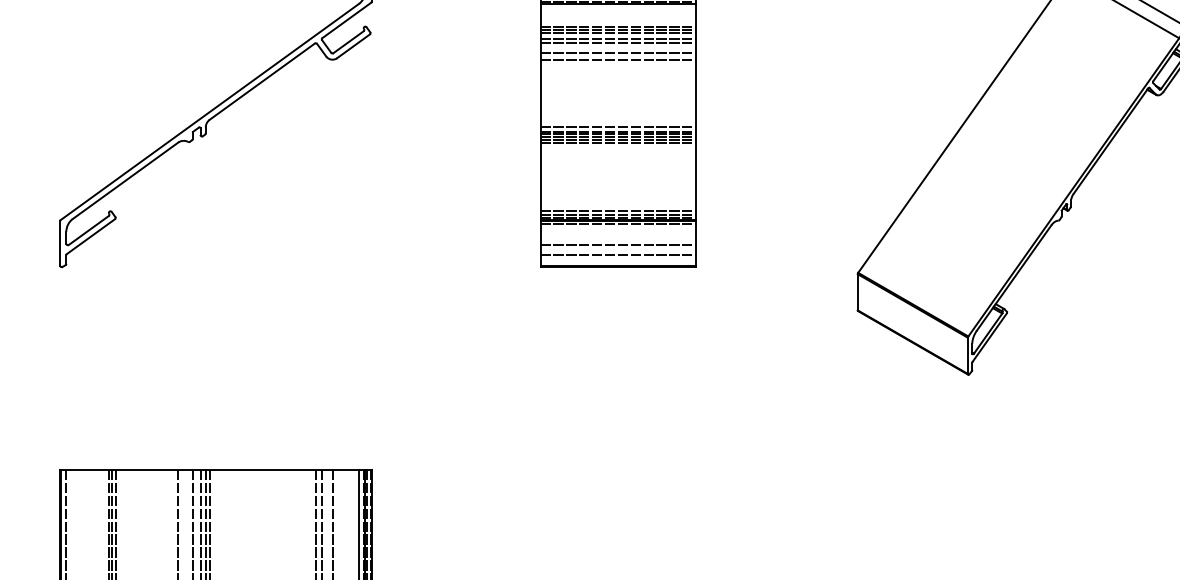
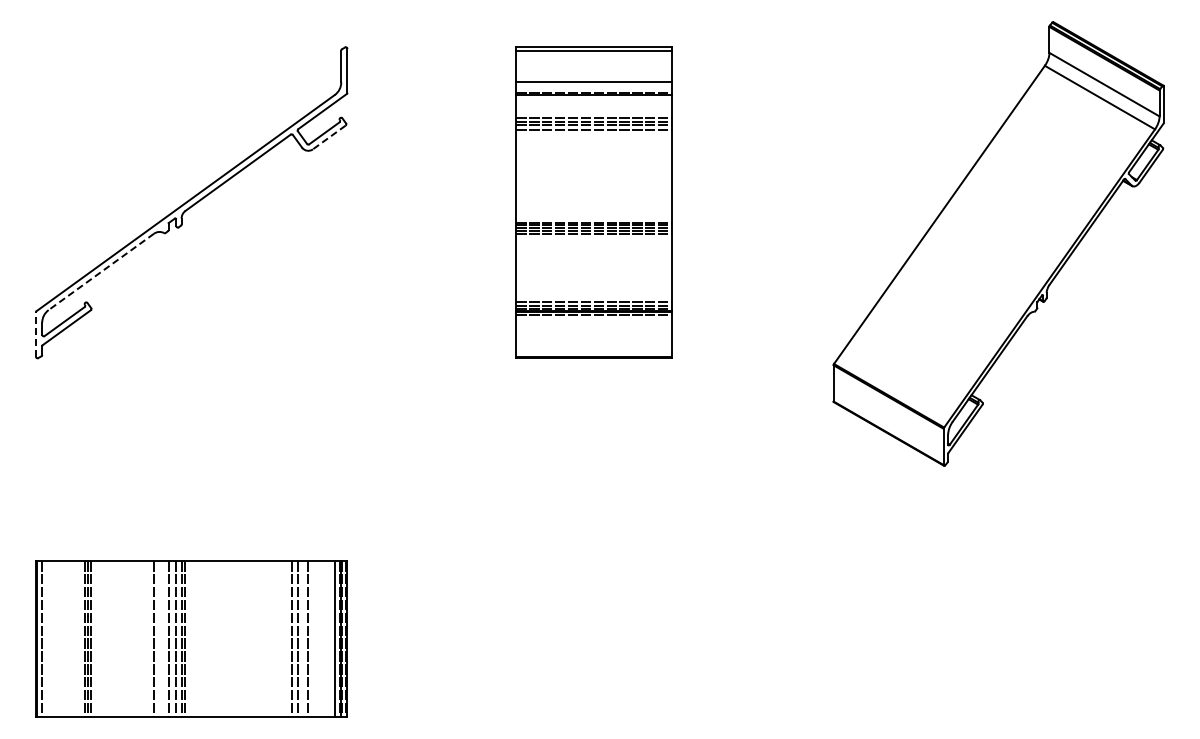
line: (618, 43) -> (594, 134), removed
line: (352, 46) -> (328, 137), solid -> dashed
line: (618, 53) -> (594, 144), removed
line: (618, 59) -> (594, 150), removed
line: (618, 127) -> (594, 218), removed
line: (124, 181) -> (100, 272), solid -> dashed
line: (59, 243) -> (35, 334), solid -> dashed
line: (618, 245) -> (594, 336), removed
line: (618, 254) -> (594, 345), removed

